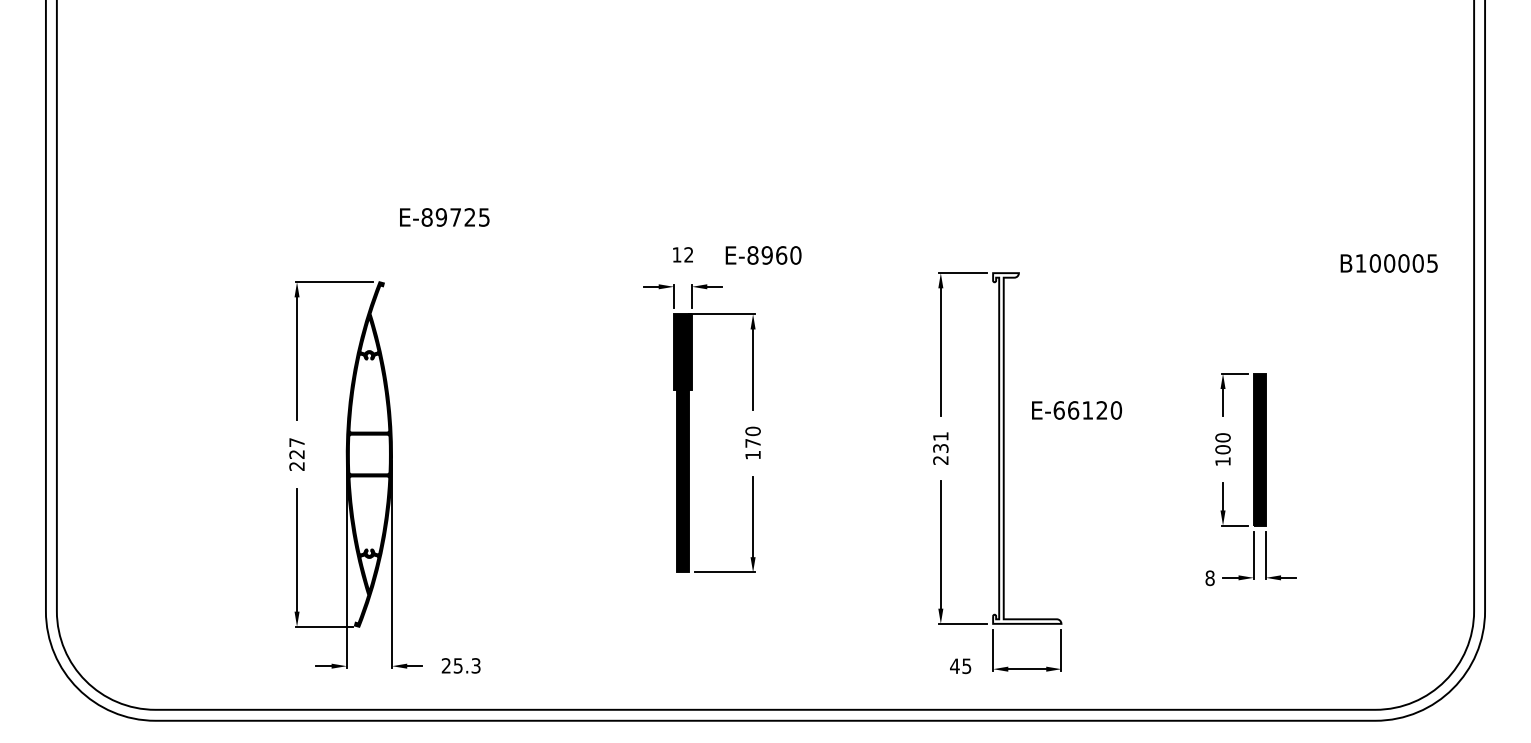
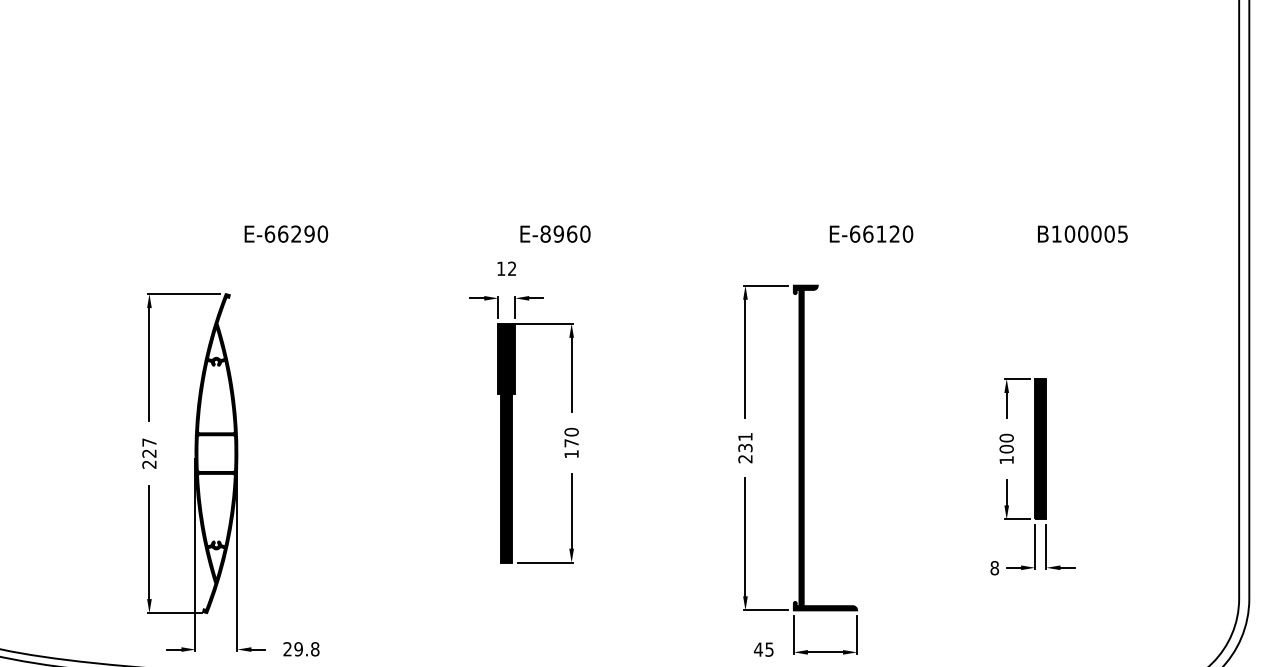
text: (455, 217) -> (296, 234), E-89725 -> E-66290
text: (763, 255) -> (555, 234), moved
text: (1388, 263) -> (1082, 234), moved
text: (1077, 410) -> (871, 234), moved
fill: (1027, 448) -> (825, 448), added
text: (466, 665) -> (306, 648), 25.3 -> 29.8

